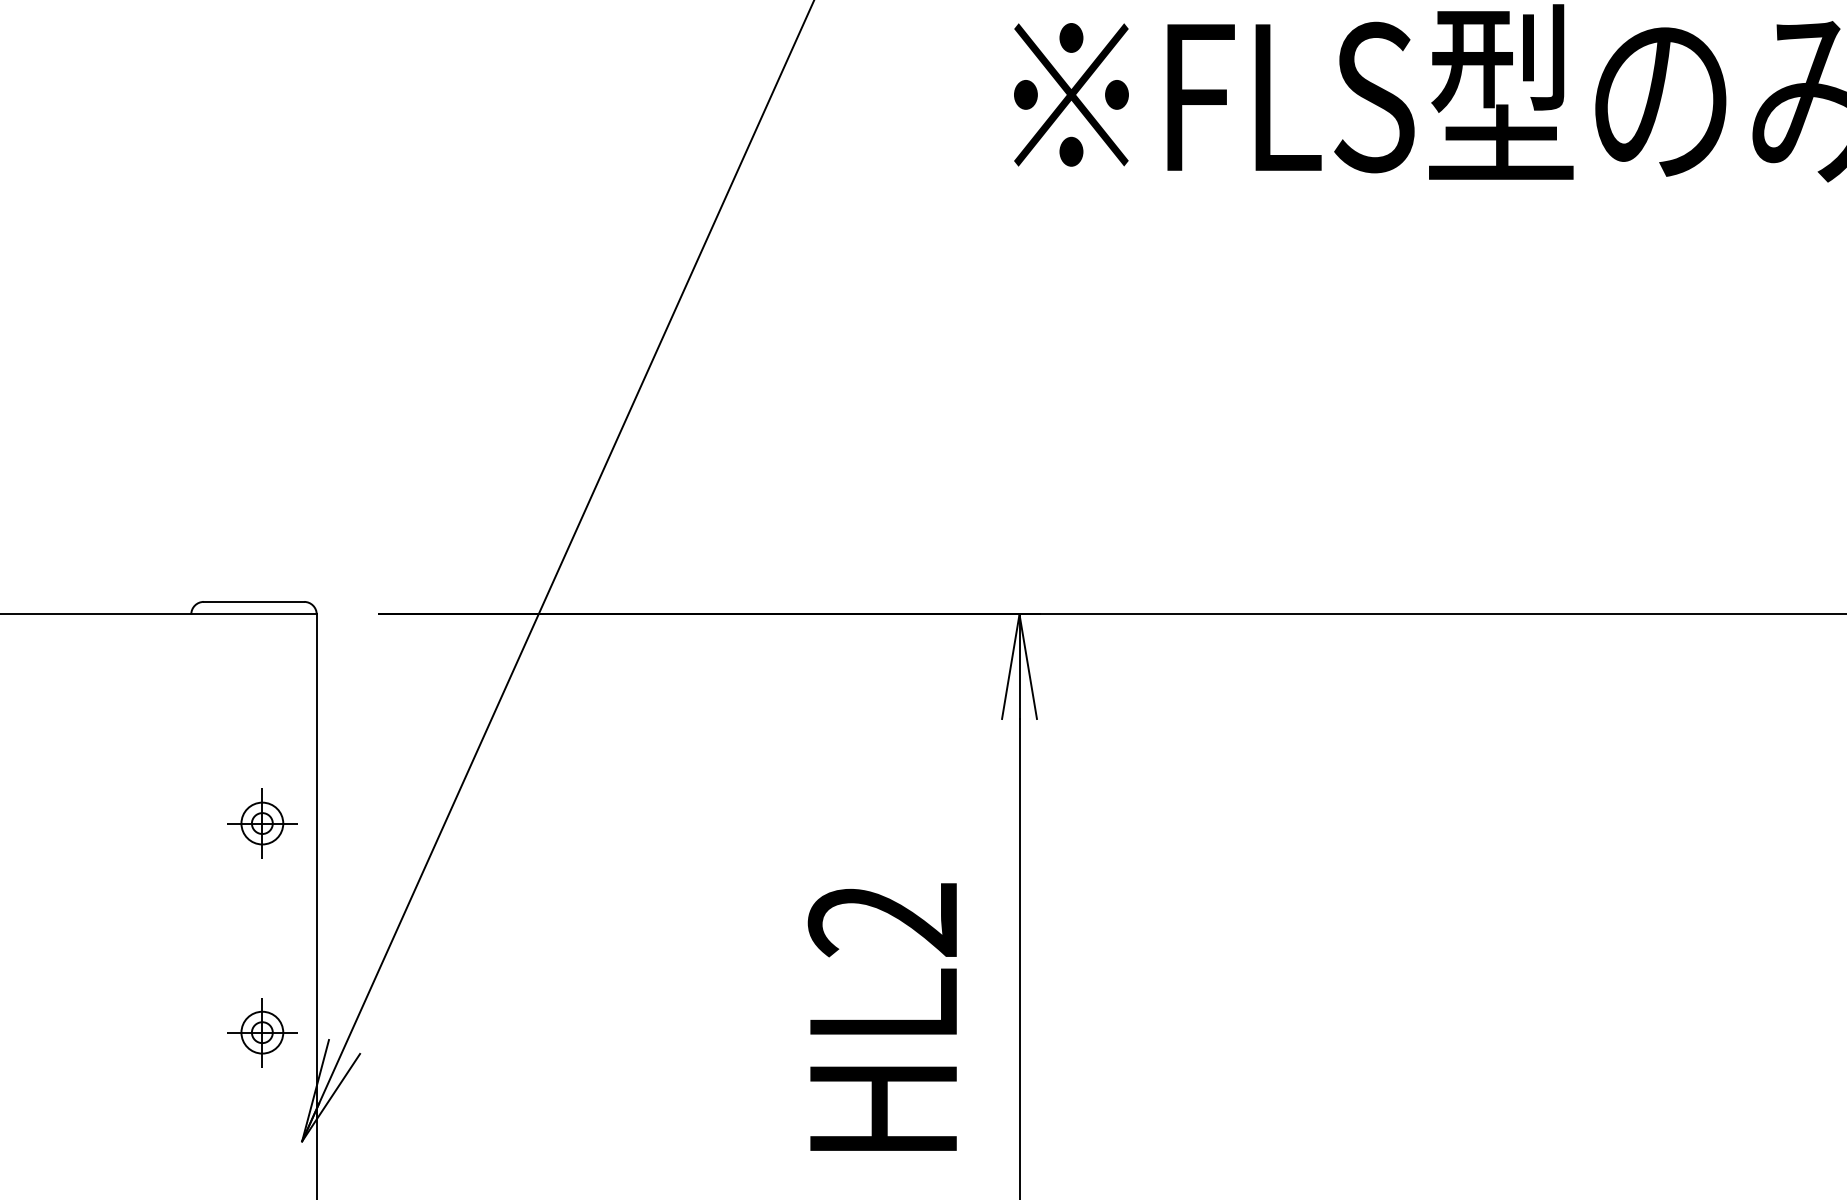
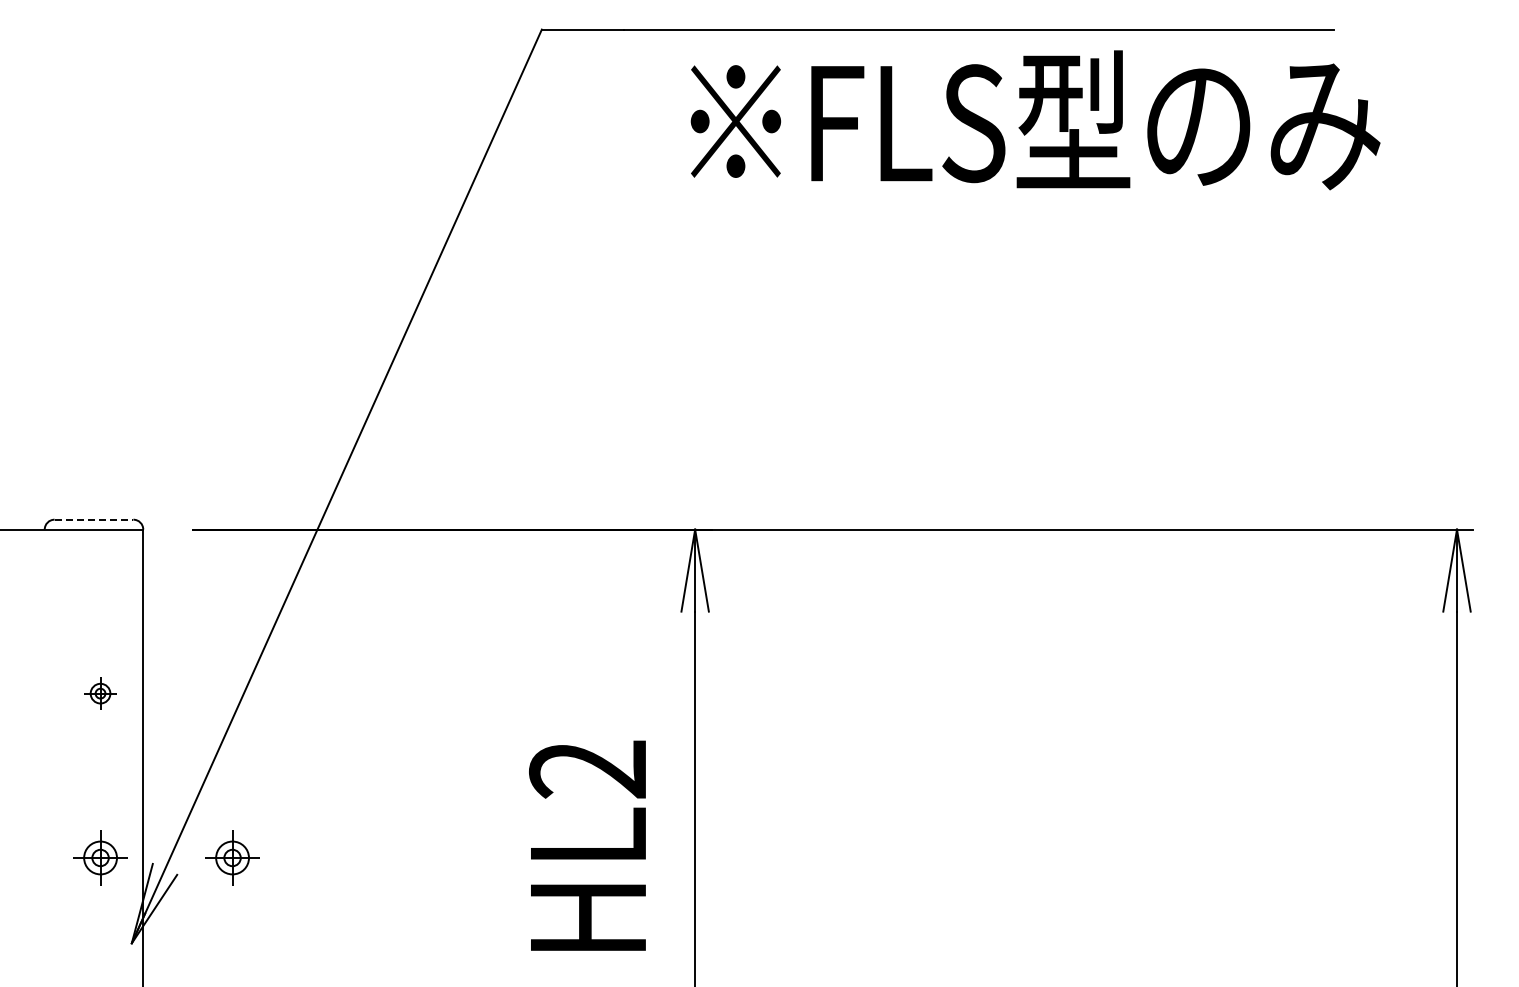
line: (254, 601) -> (94, 519), solid -> dashed
part: (262, 823) -> (100, 693), size x0.6
part: (430, 1032) -> (232, 857), added

